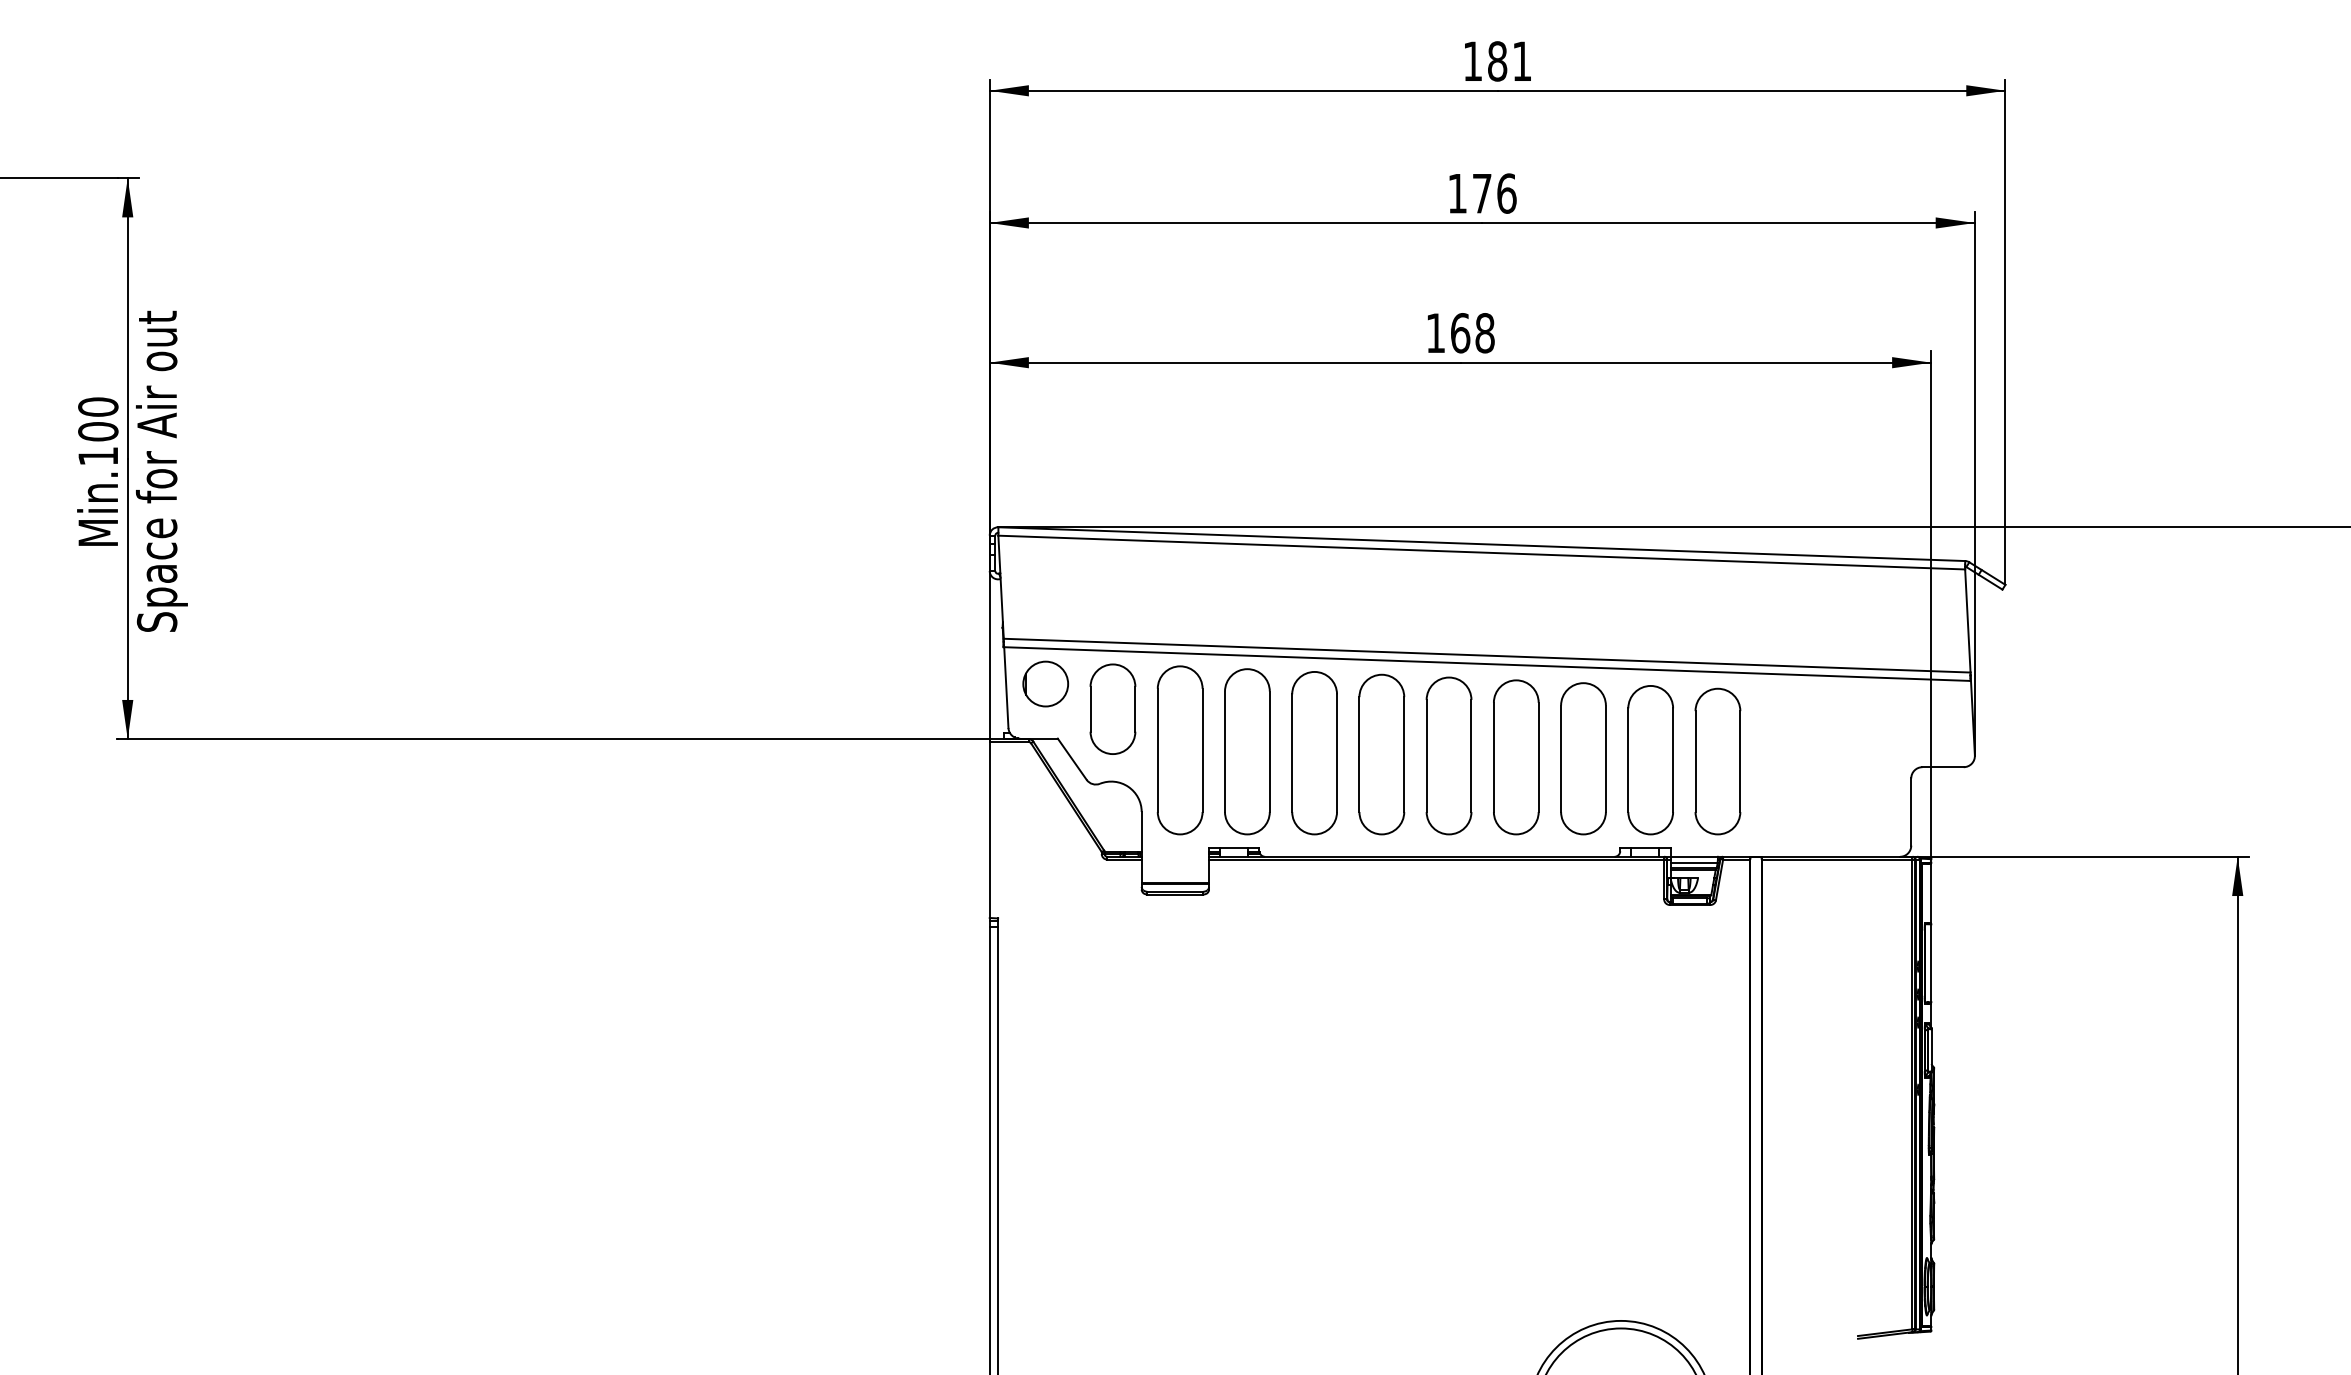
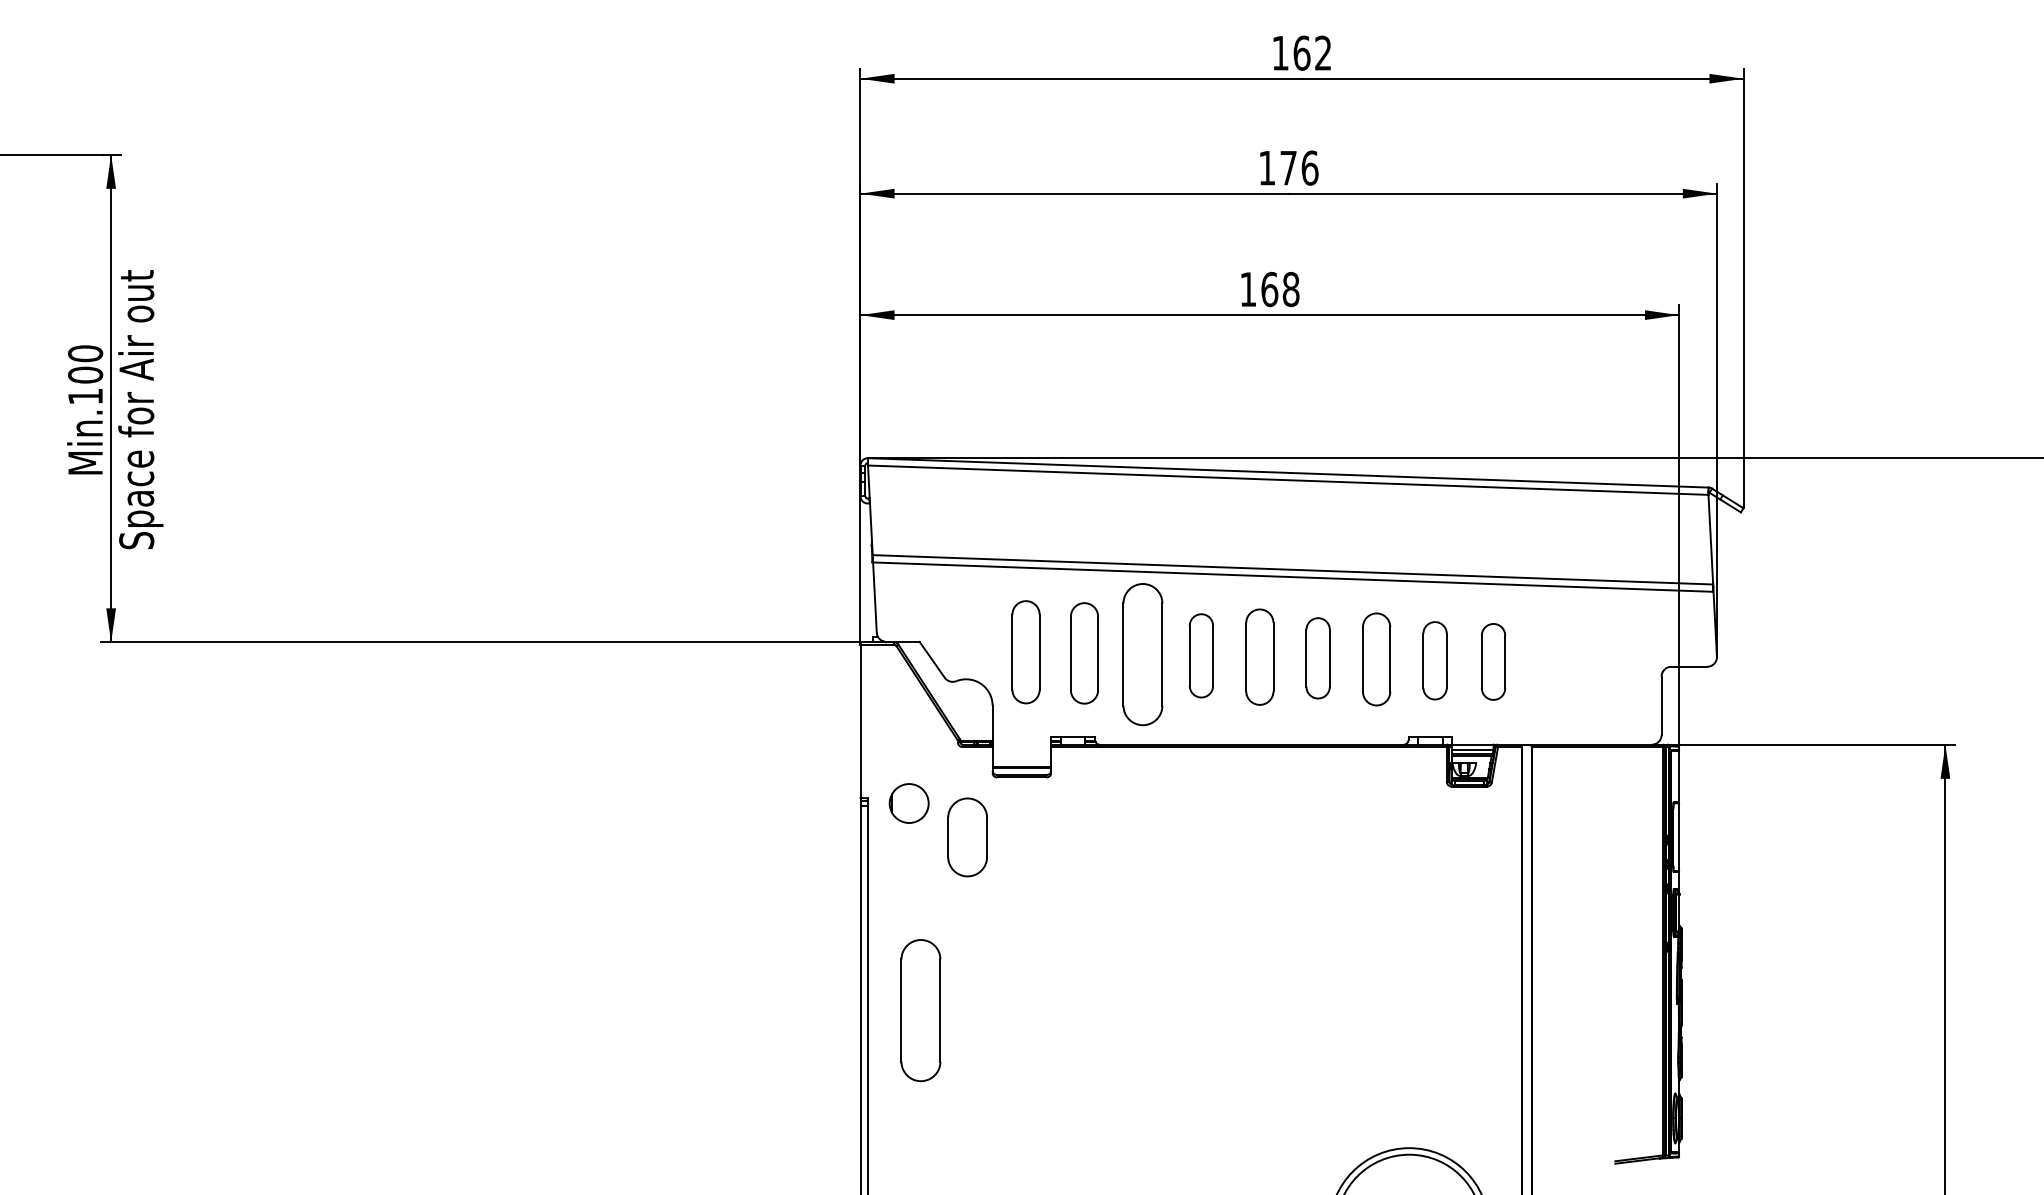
text: (1508, 60) -> (1311, 52), 181 -> 162
part: (1044, 684) -> (908, 803), moved
part: (1112, 709) -> (967, 837), moved
part: (1179, 750) -> (1025, 652), size x0.7
part: (1247, 751) -> (1084, 653), size x0.7
part: (1381, 754) -> (1201, 655), size x0.6
part: (1448, 756) -> (1259, 657), size x0.7
part: (1515, 757) -> (1317, 658), size x0.6
part: (1583, 758) -> (1376, 659), size x0.7
part: (1649, 759) -> (1434, 660), size x0.6
part: (1717, 761) -> (1493, 661), size x0.6
part: (1058, 1162) -> (920, 1010), added

